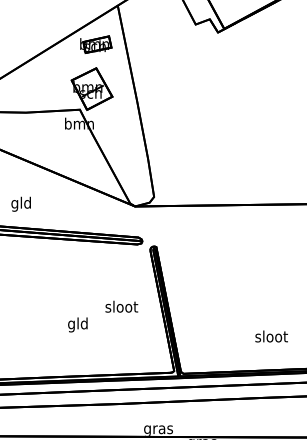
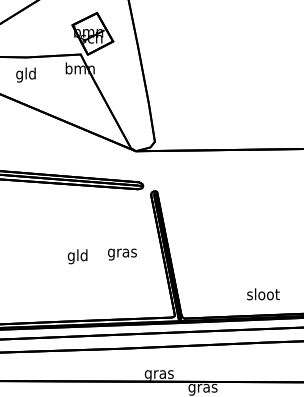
text: (20, 203) -> (25, 74), moved
text: (121, 307) -> (122, 252), sloot -> gras
text: (77, 324) -> (77, 256), moved
text: (271, 336) -> (263, 294), moved

